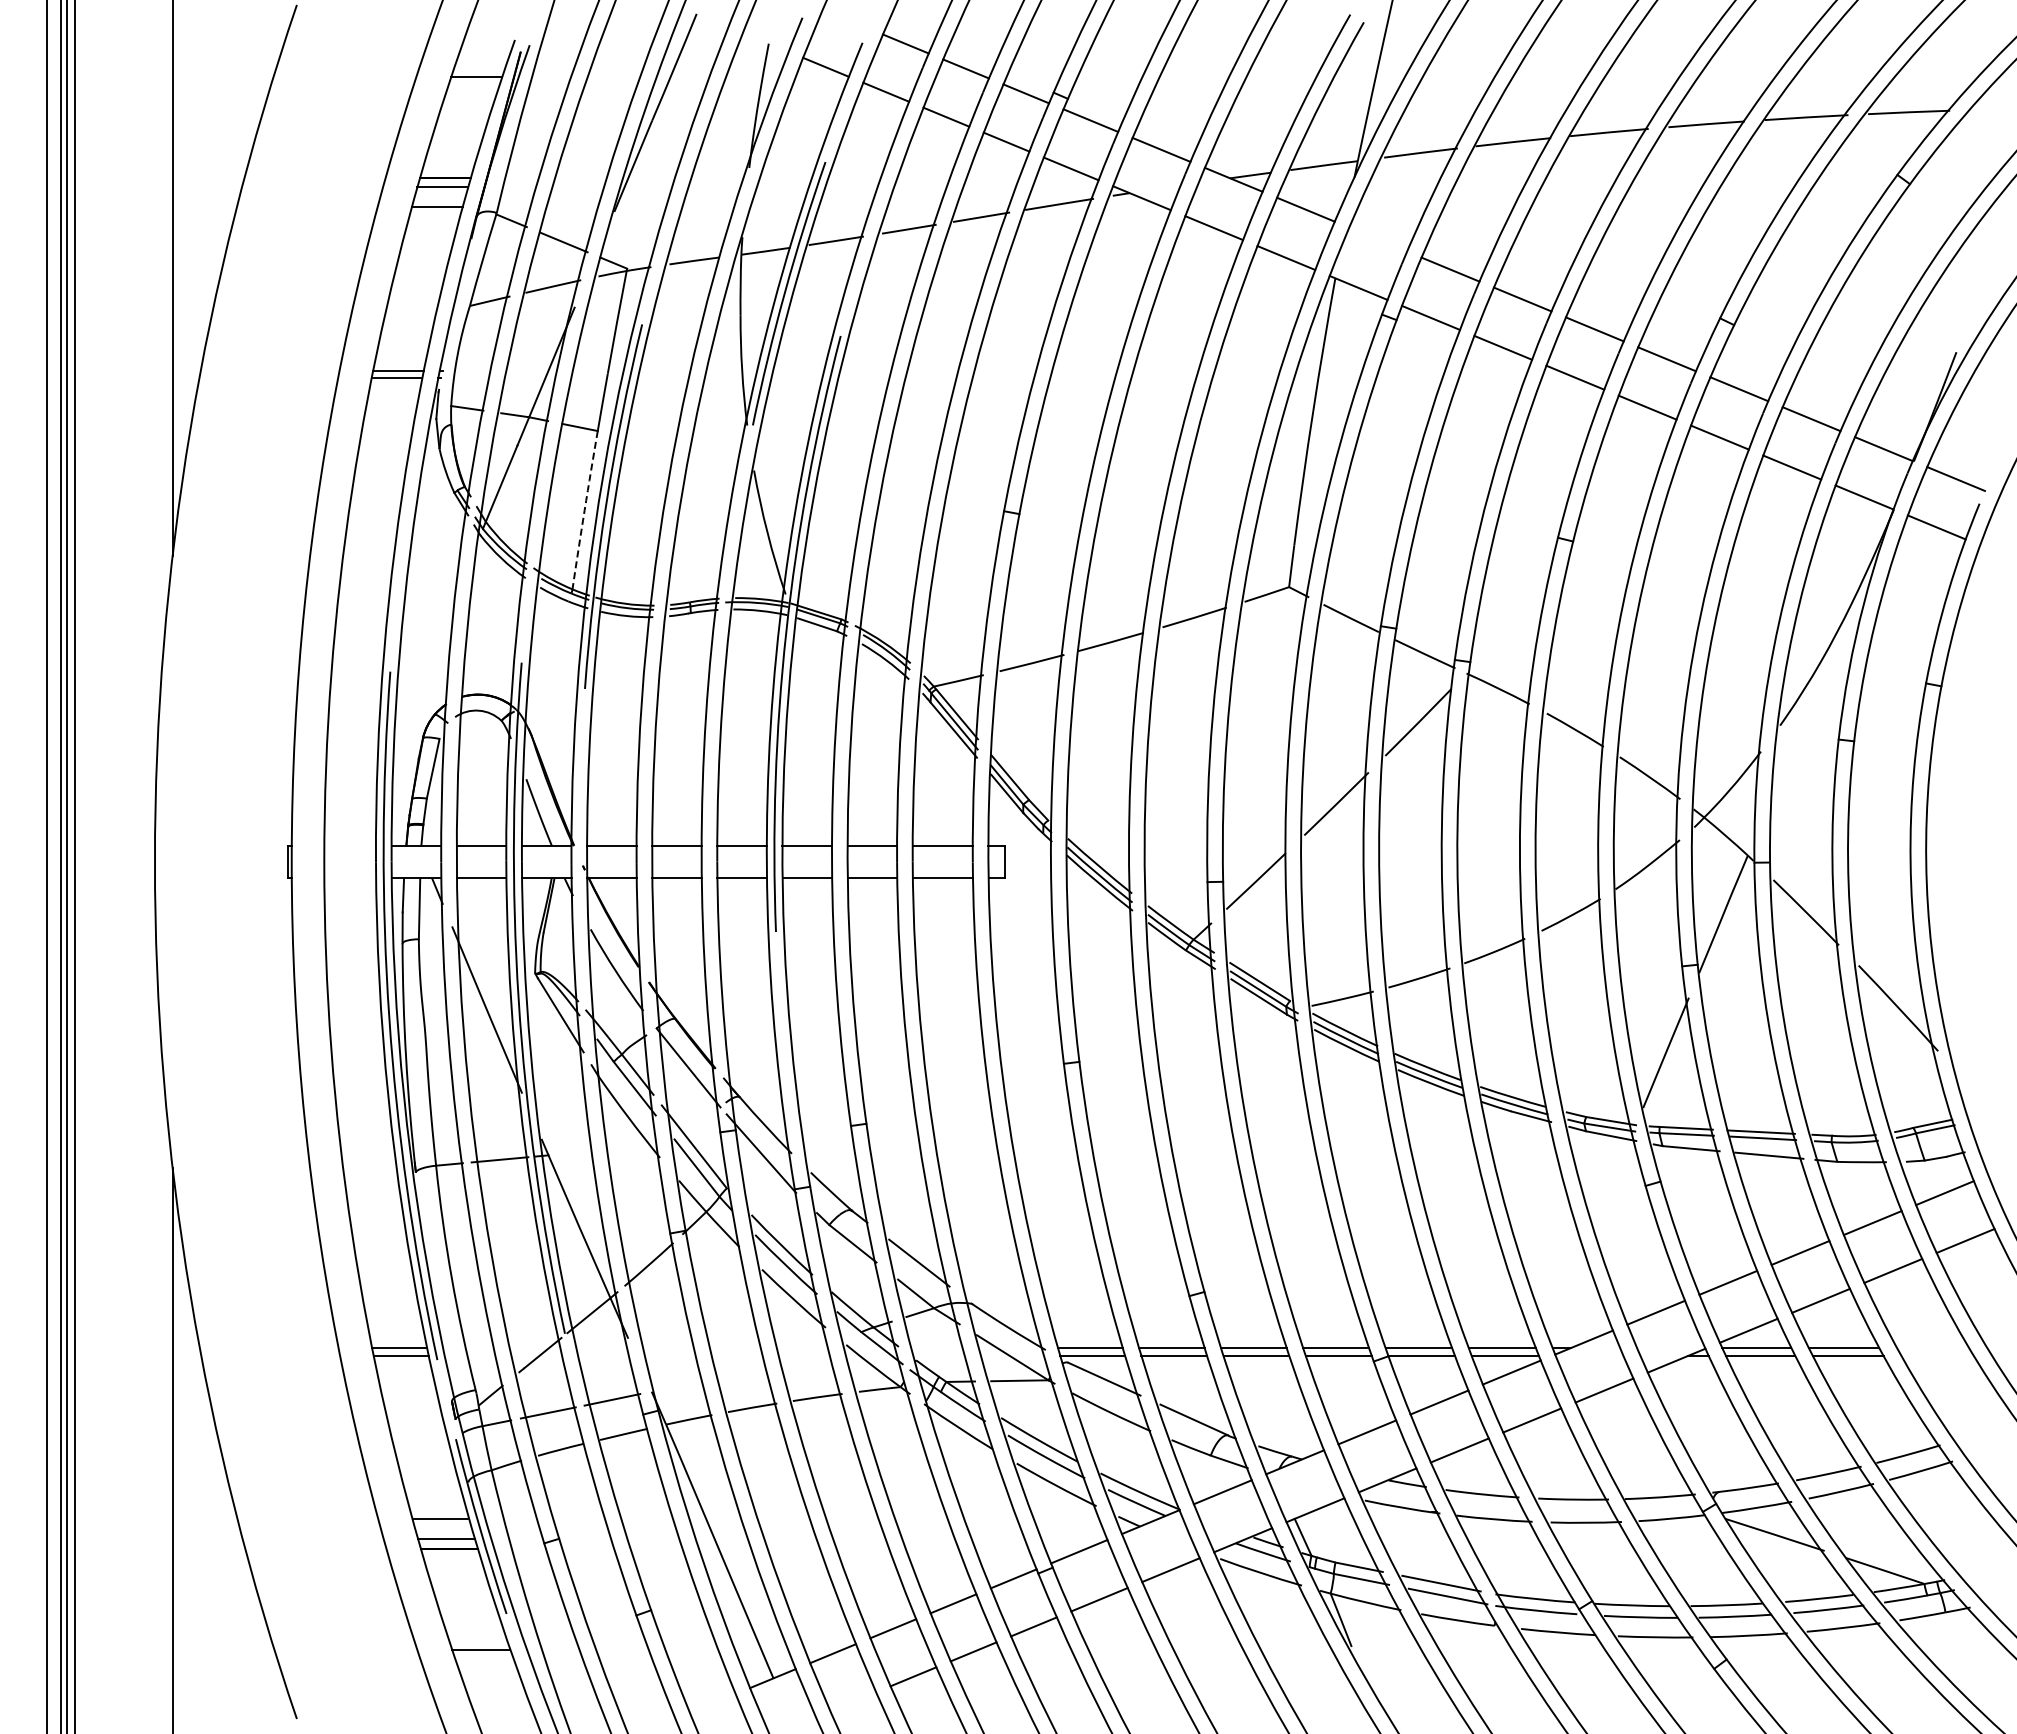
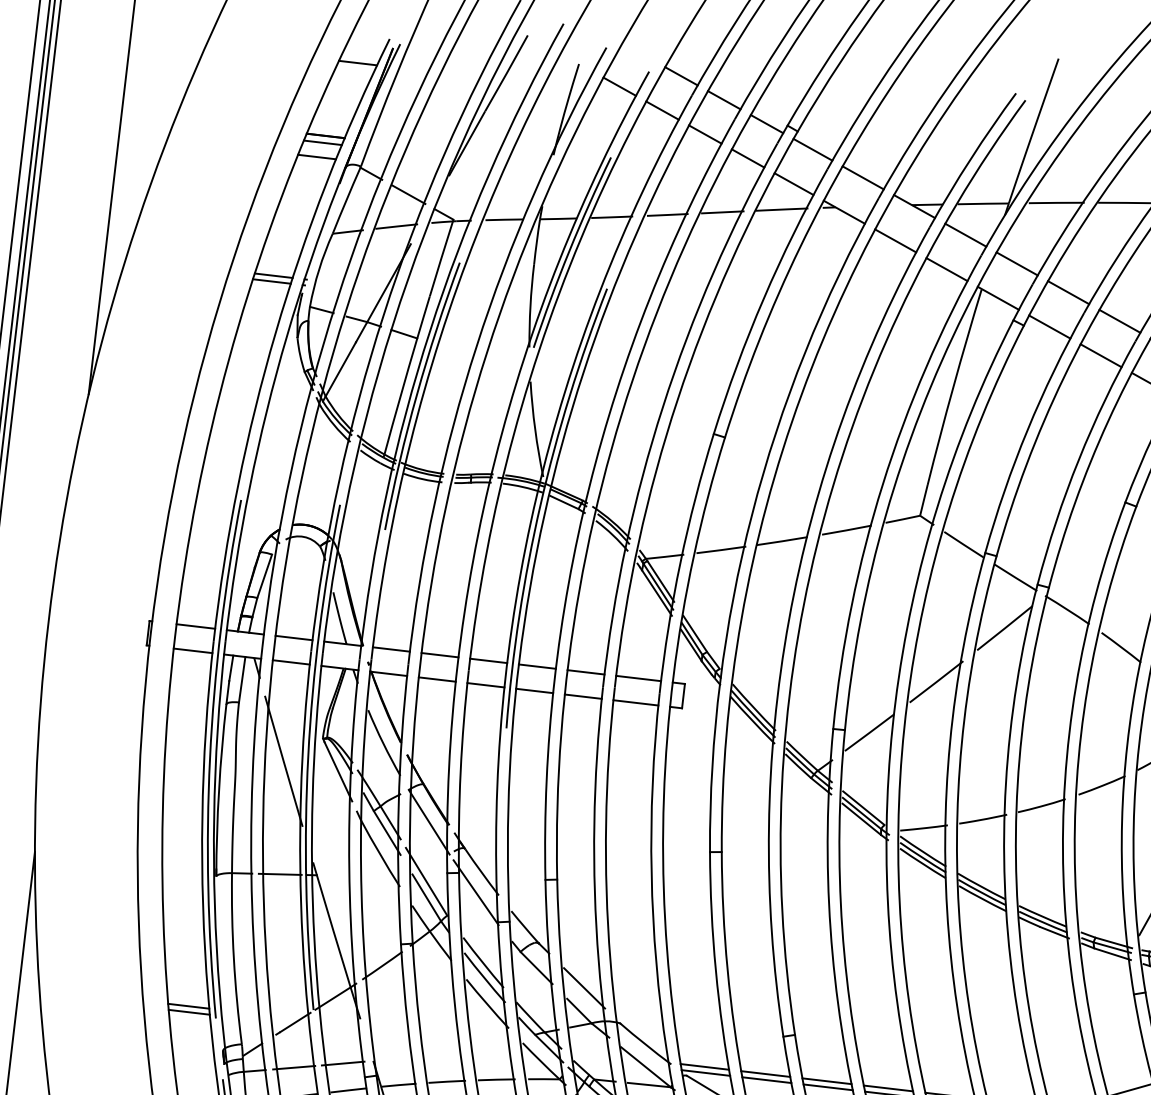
line: (1378, 239) -> (1017, 263), added
arc: (584, 510) -> (400, 396), dashed -> solid
line: (349, 845) -> (195, 626), added
line: (350, 878) -> (193, 651), added

